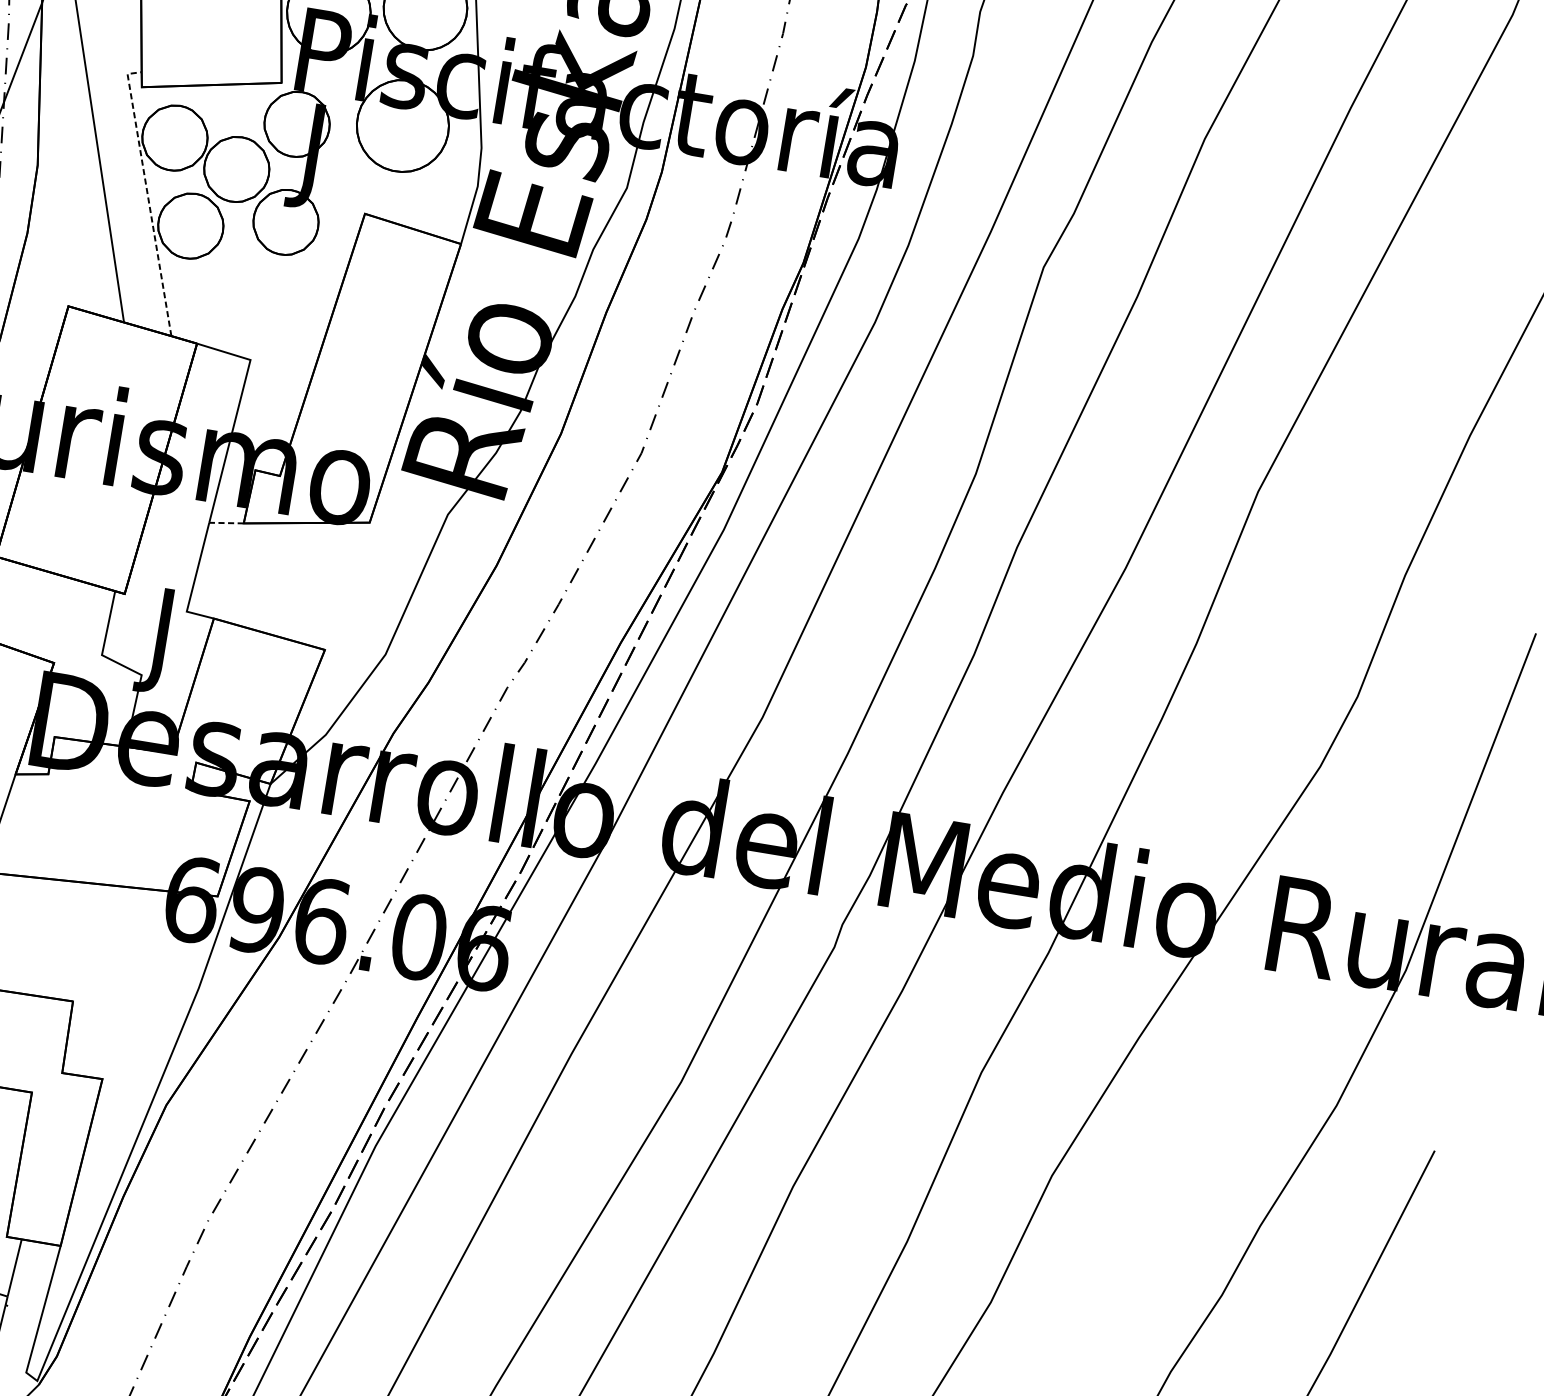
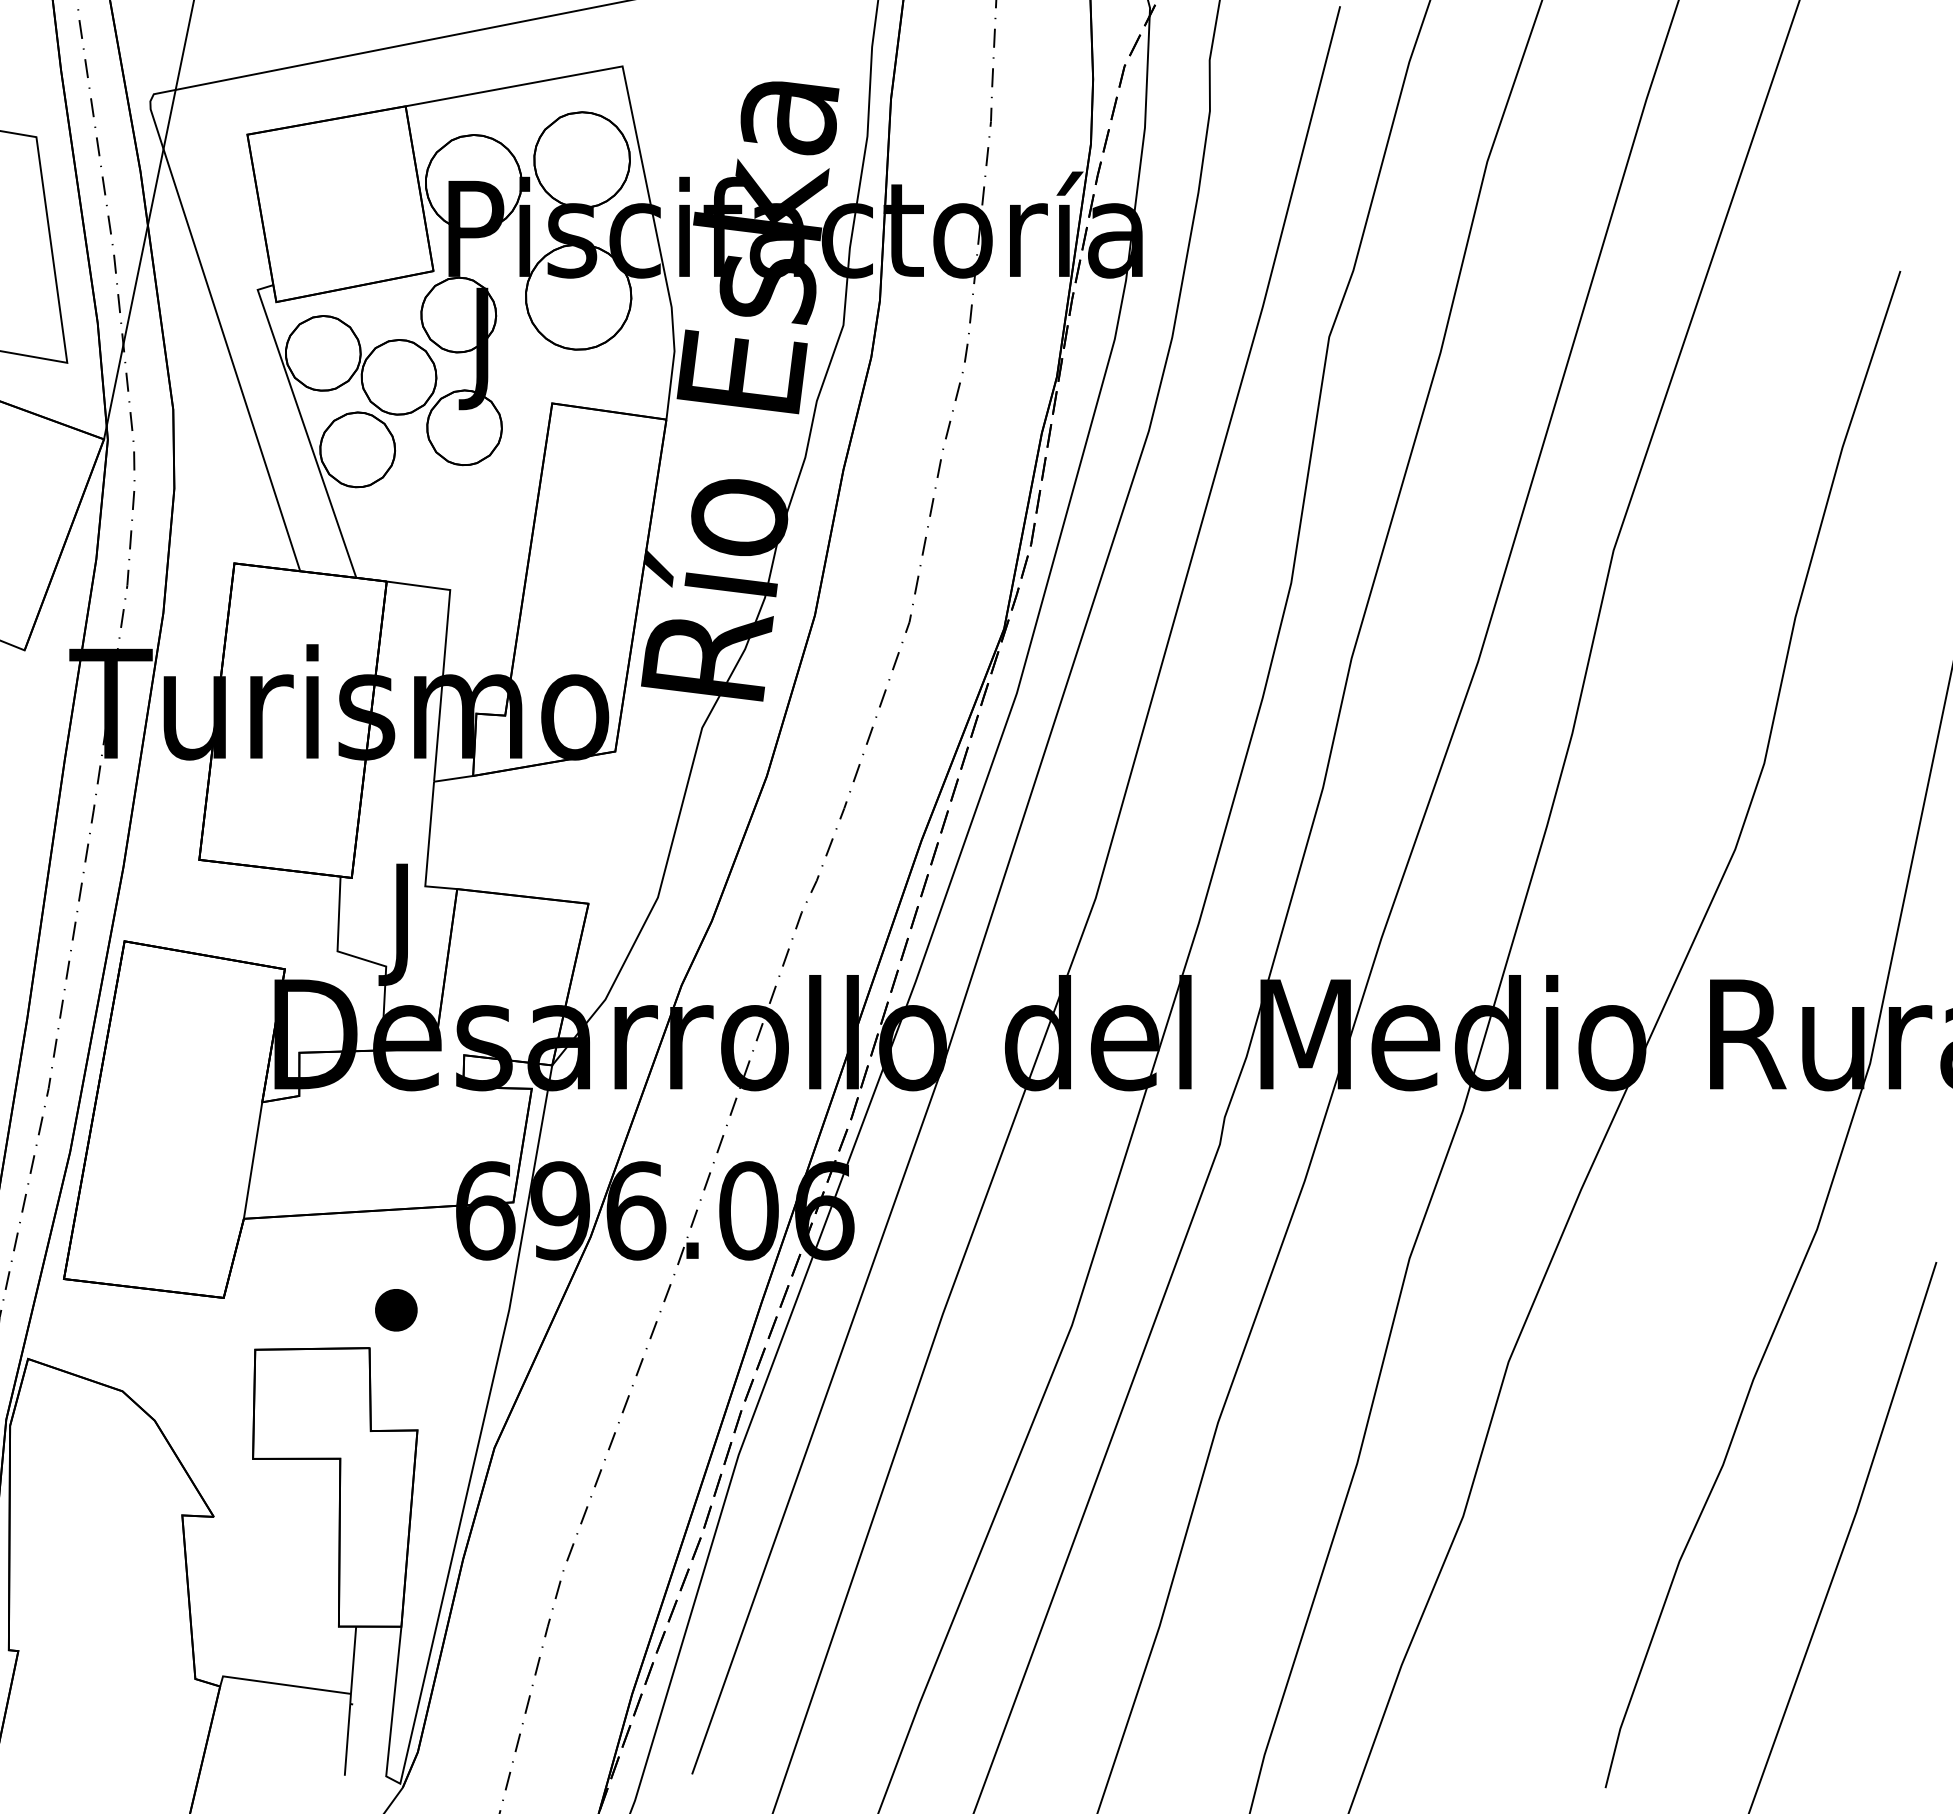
line: (147, 196) -> (303, 424), dashed -> solid
line: (226, 522) -> (453, 778), dashed -> solid
part: (101, 972) -> (396, 1310), added

